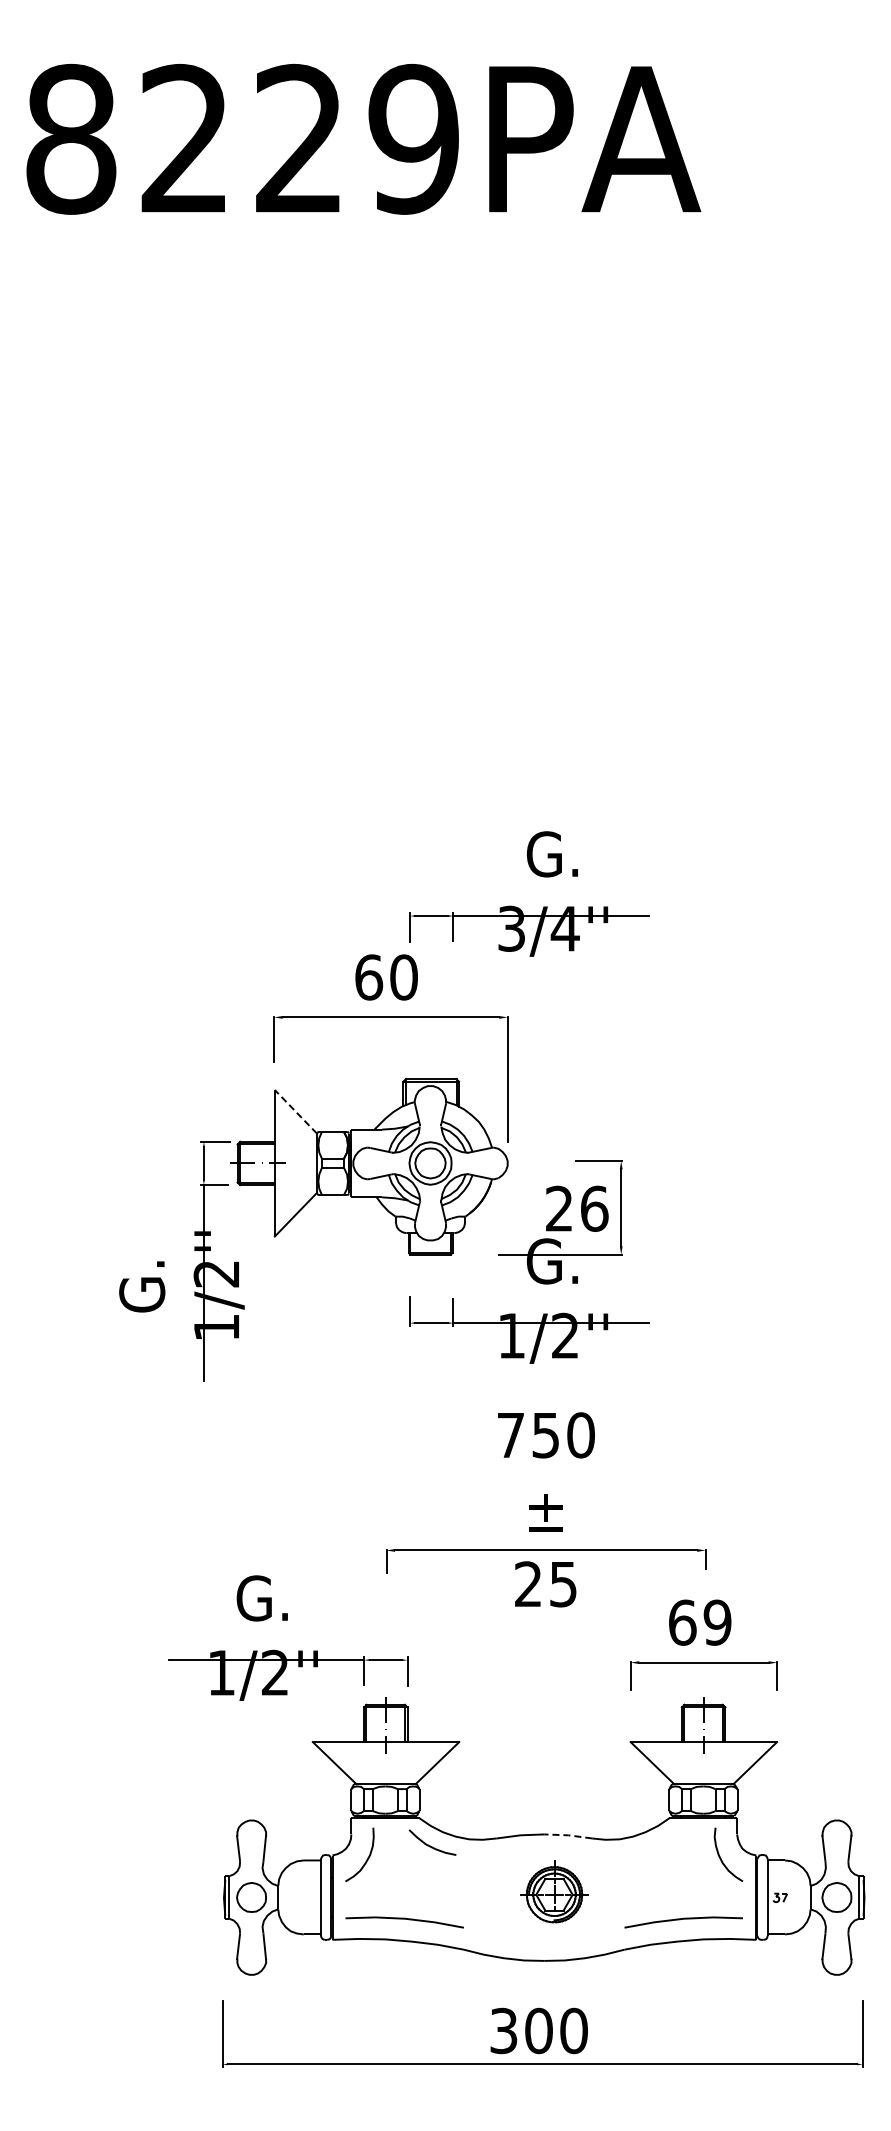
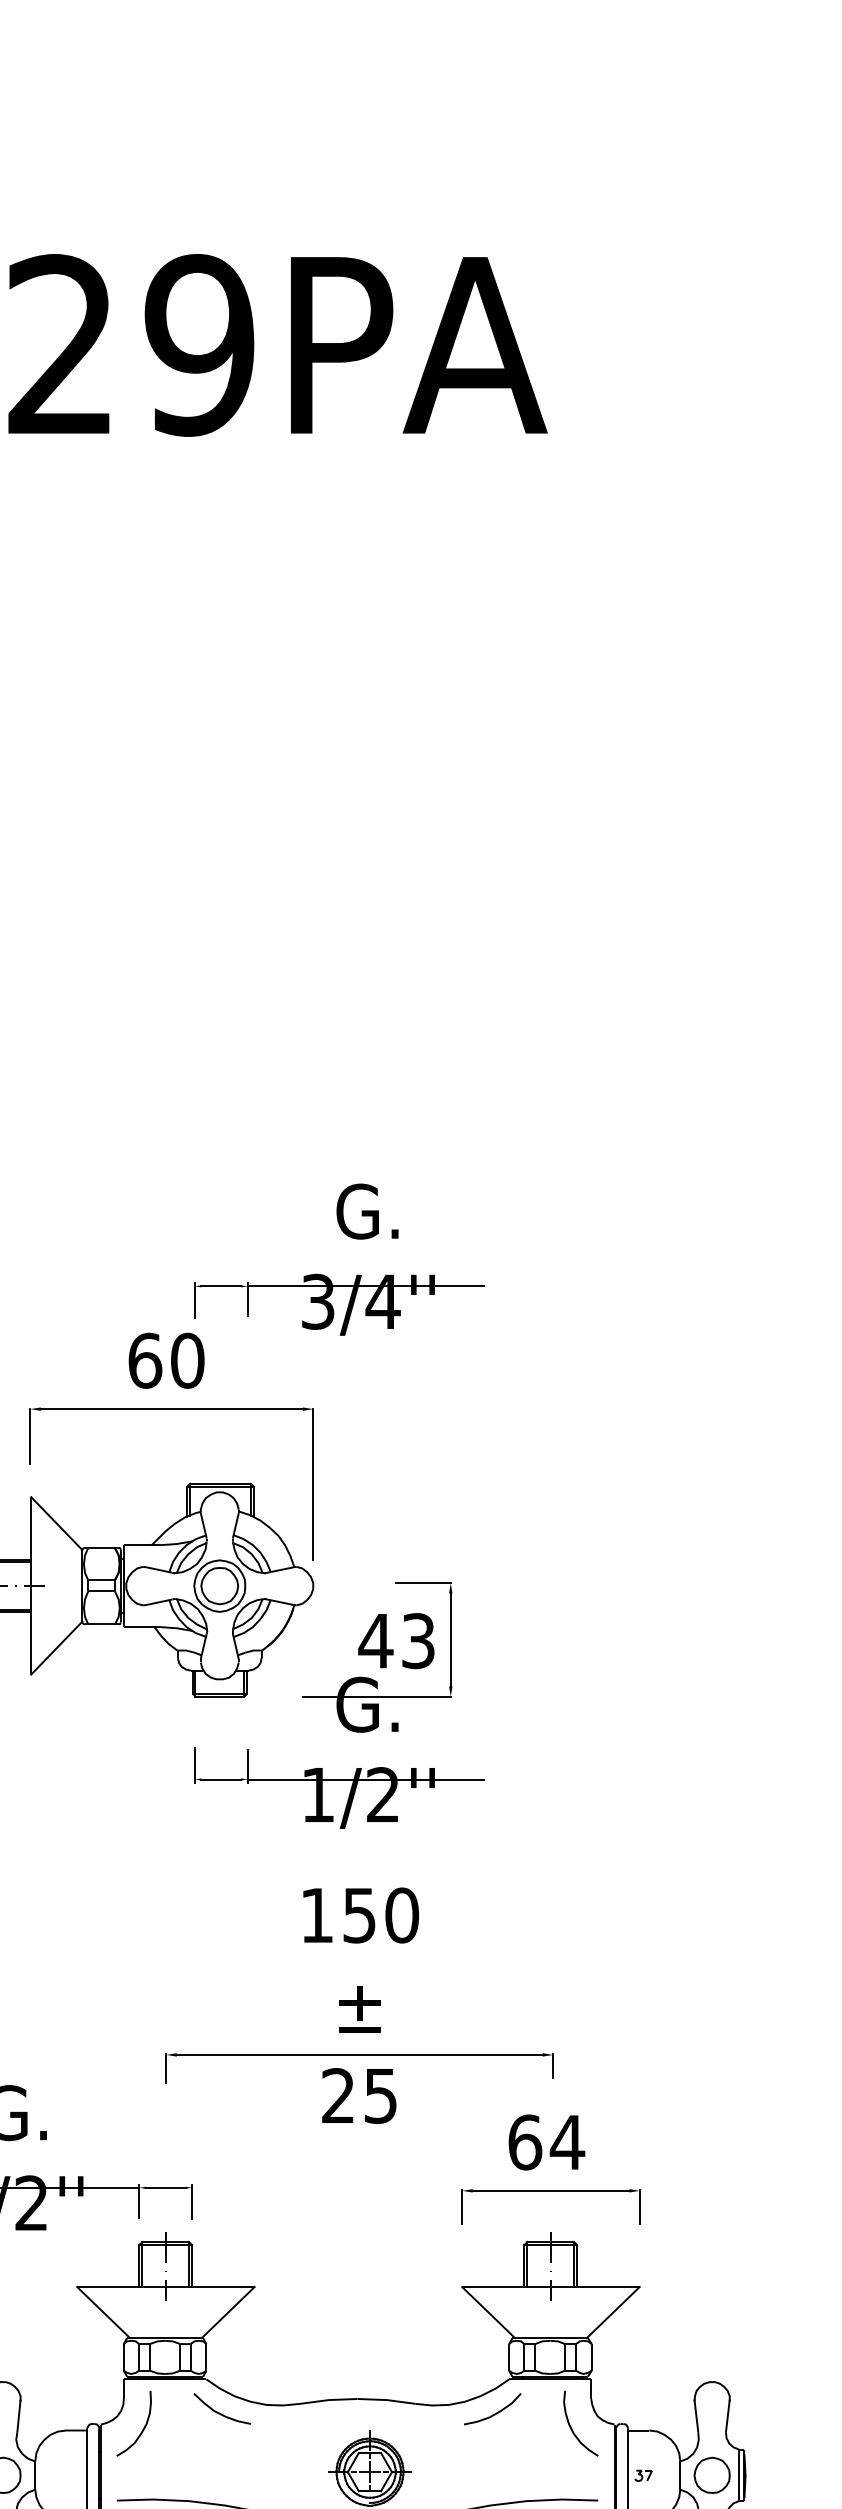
line: (295, 1111) -> (56, 1523), dashed -> solid
text: (576, 1208) -> (396, 1640), 26 -> 43
text: (510, 1435) -> (316, 1915), 750 -> 150
text: (717, 1622) -> (567, 2142), 69 -> 64
line: (568, 1835) -> (386, 2400), dashed -> solid
curve: (656, 1846) -> (493, 2413), added

